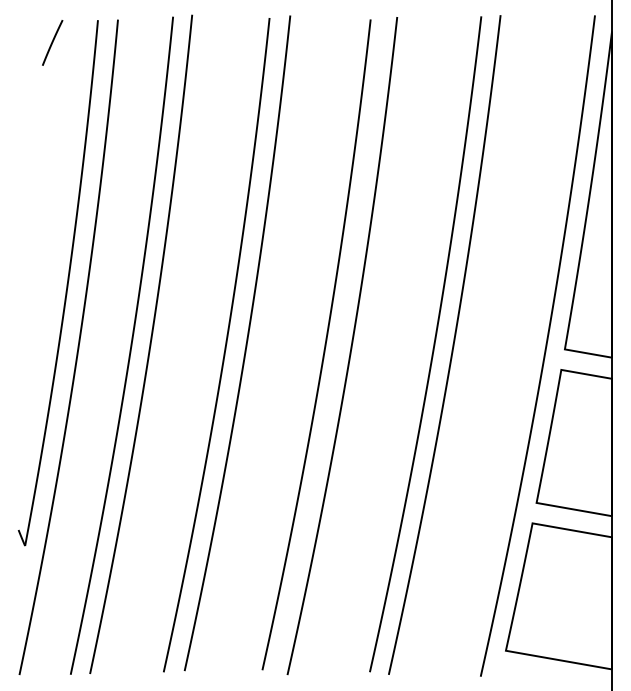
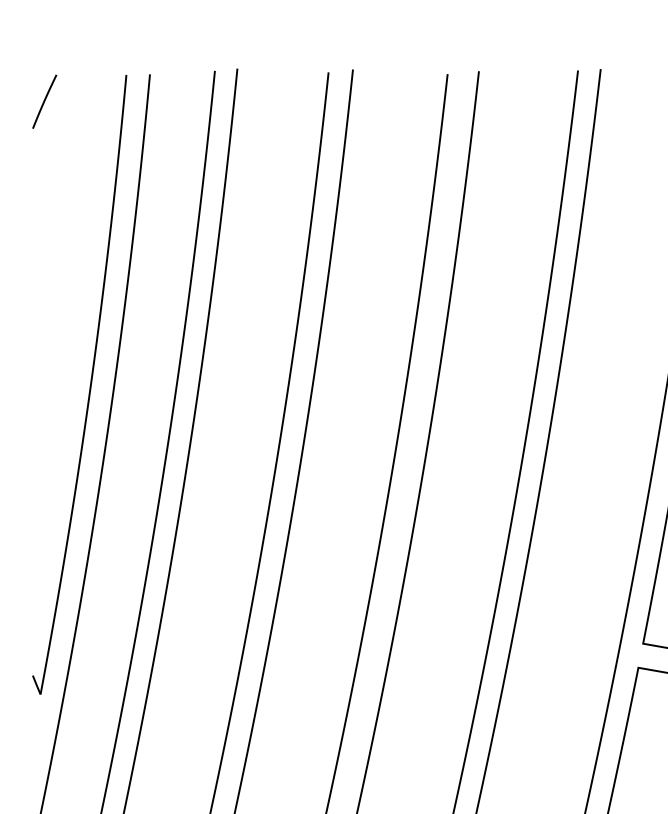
line: (52, 42) -> (44, 101), moved

